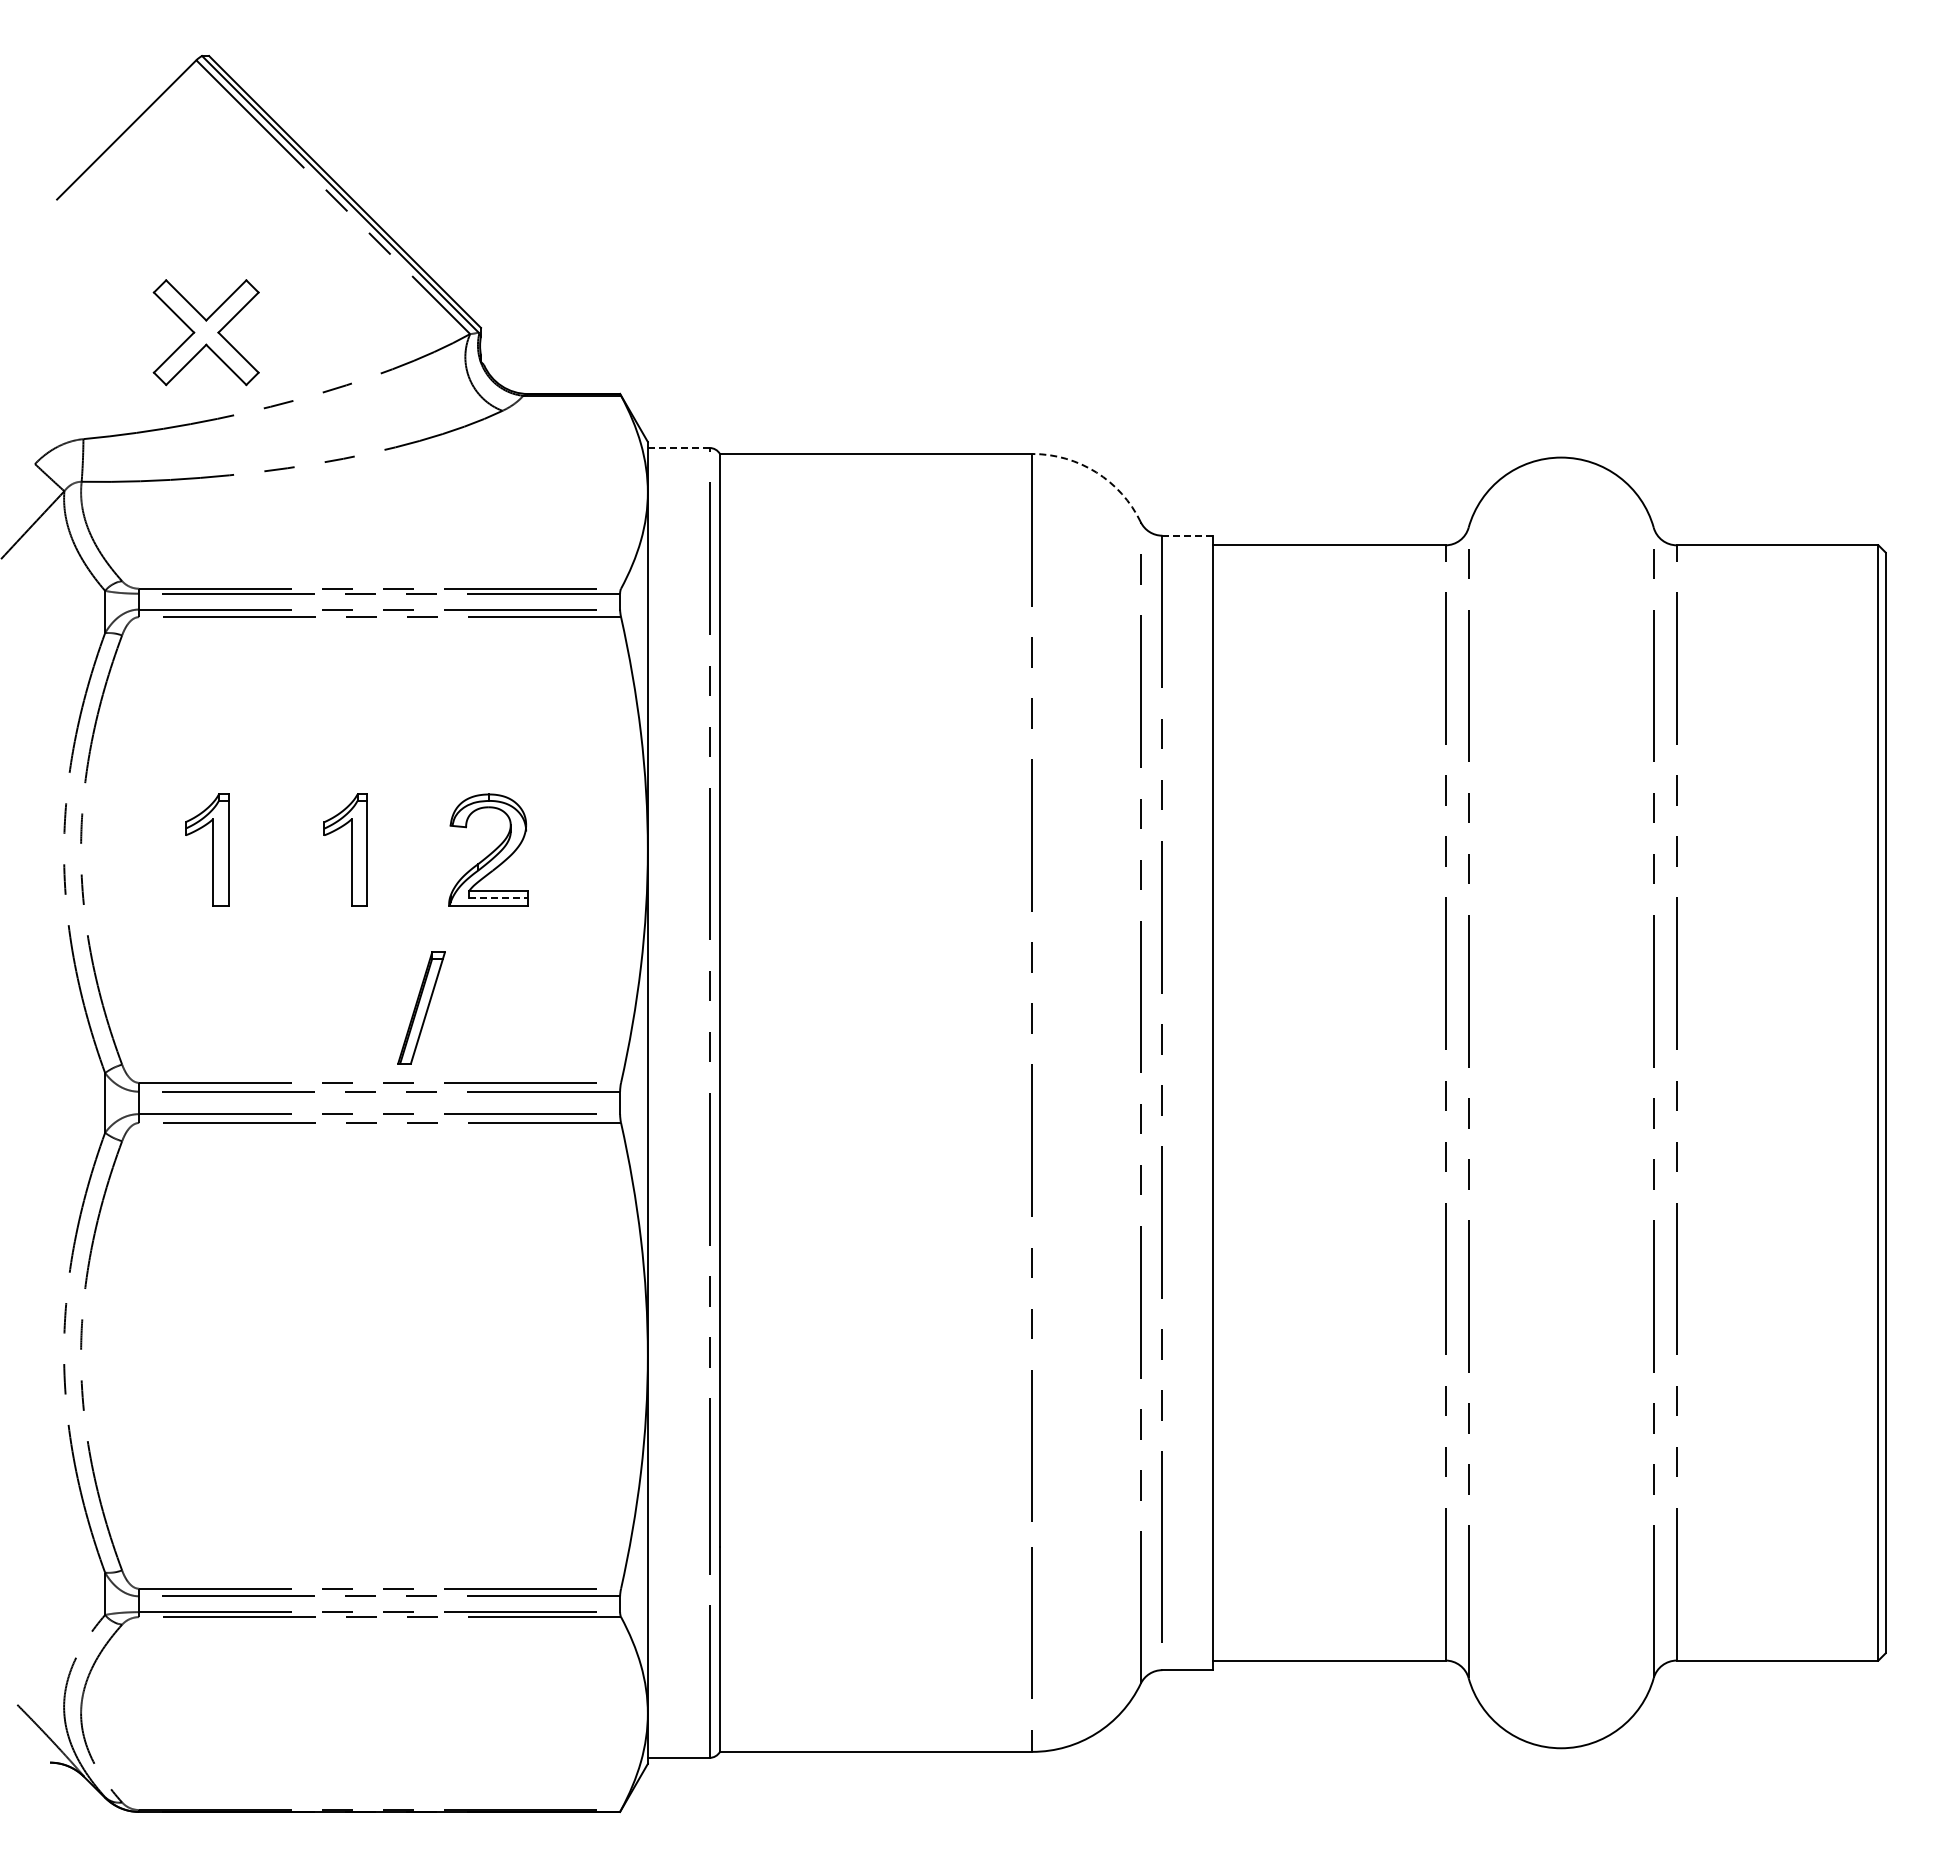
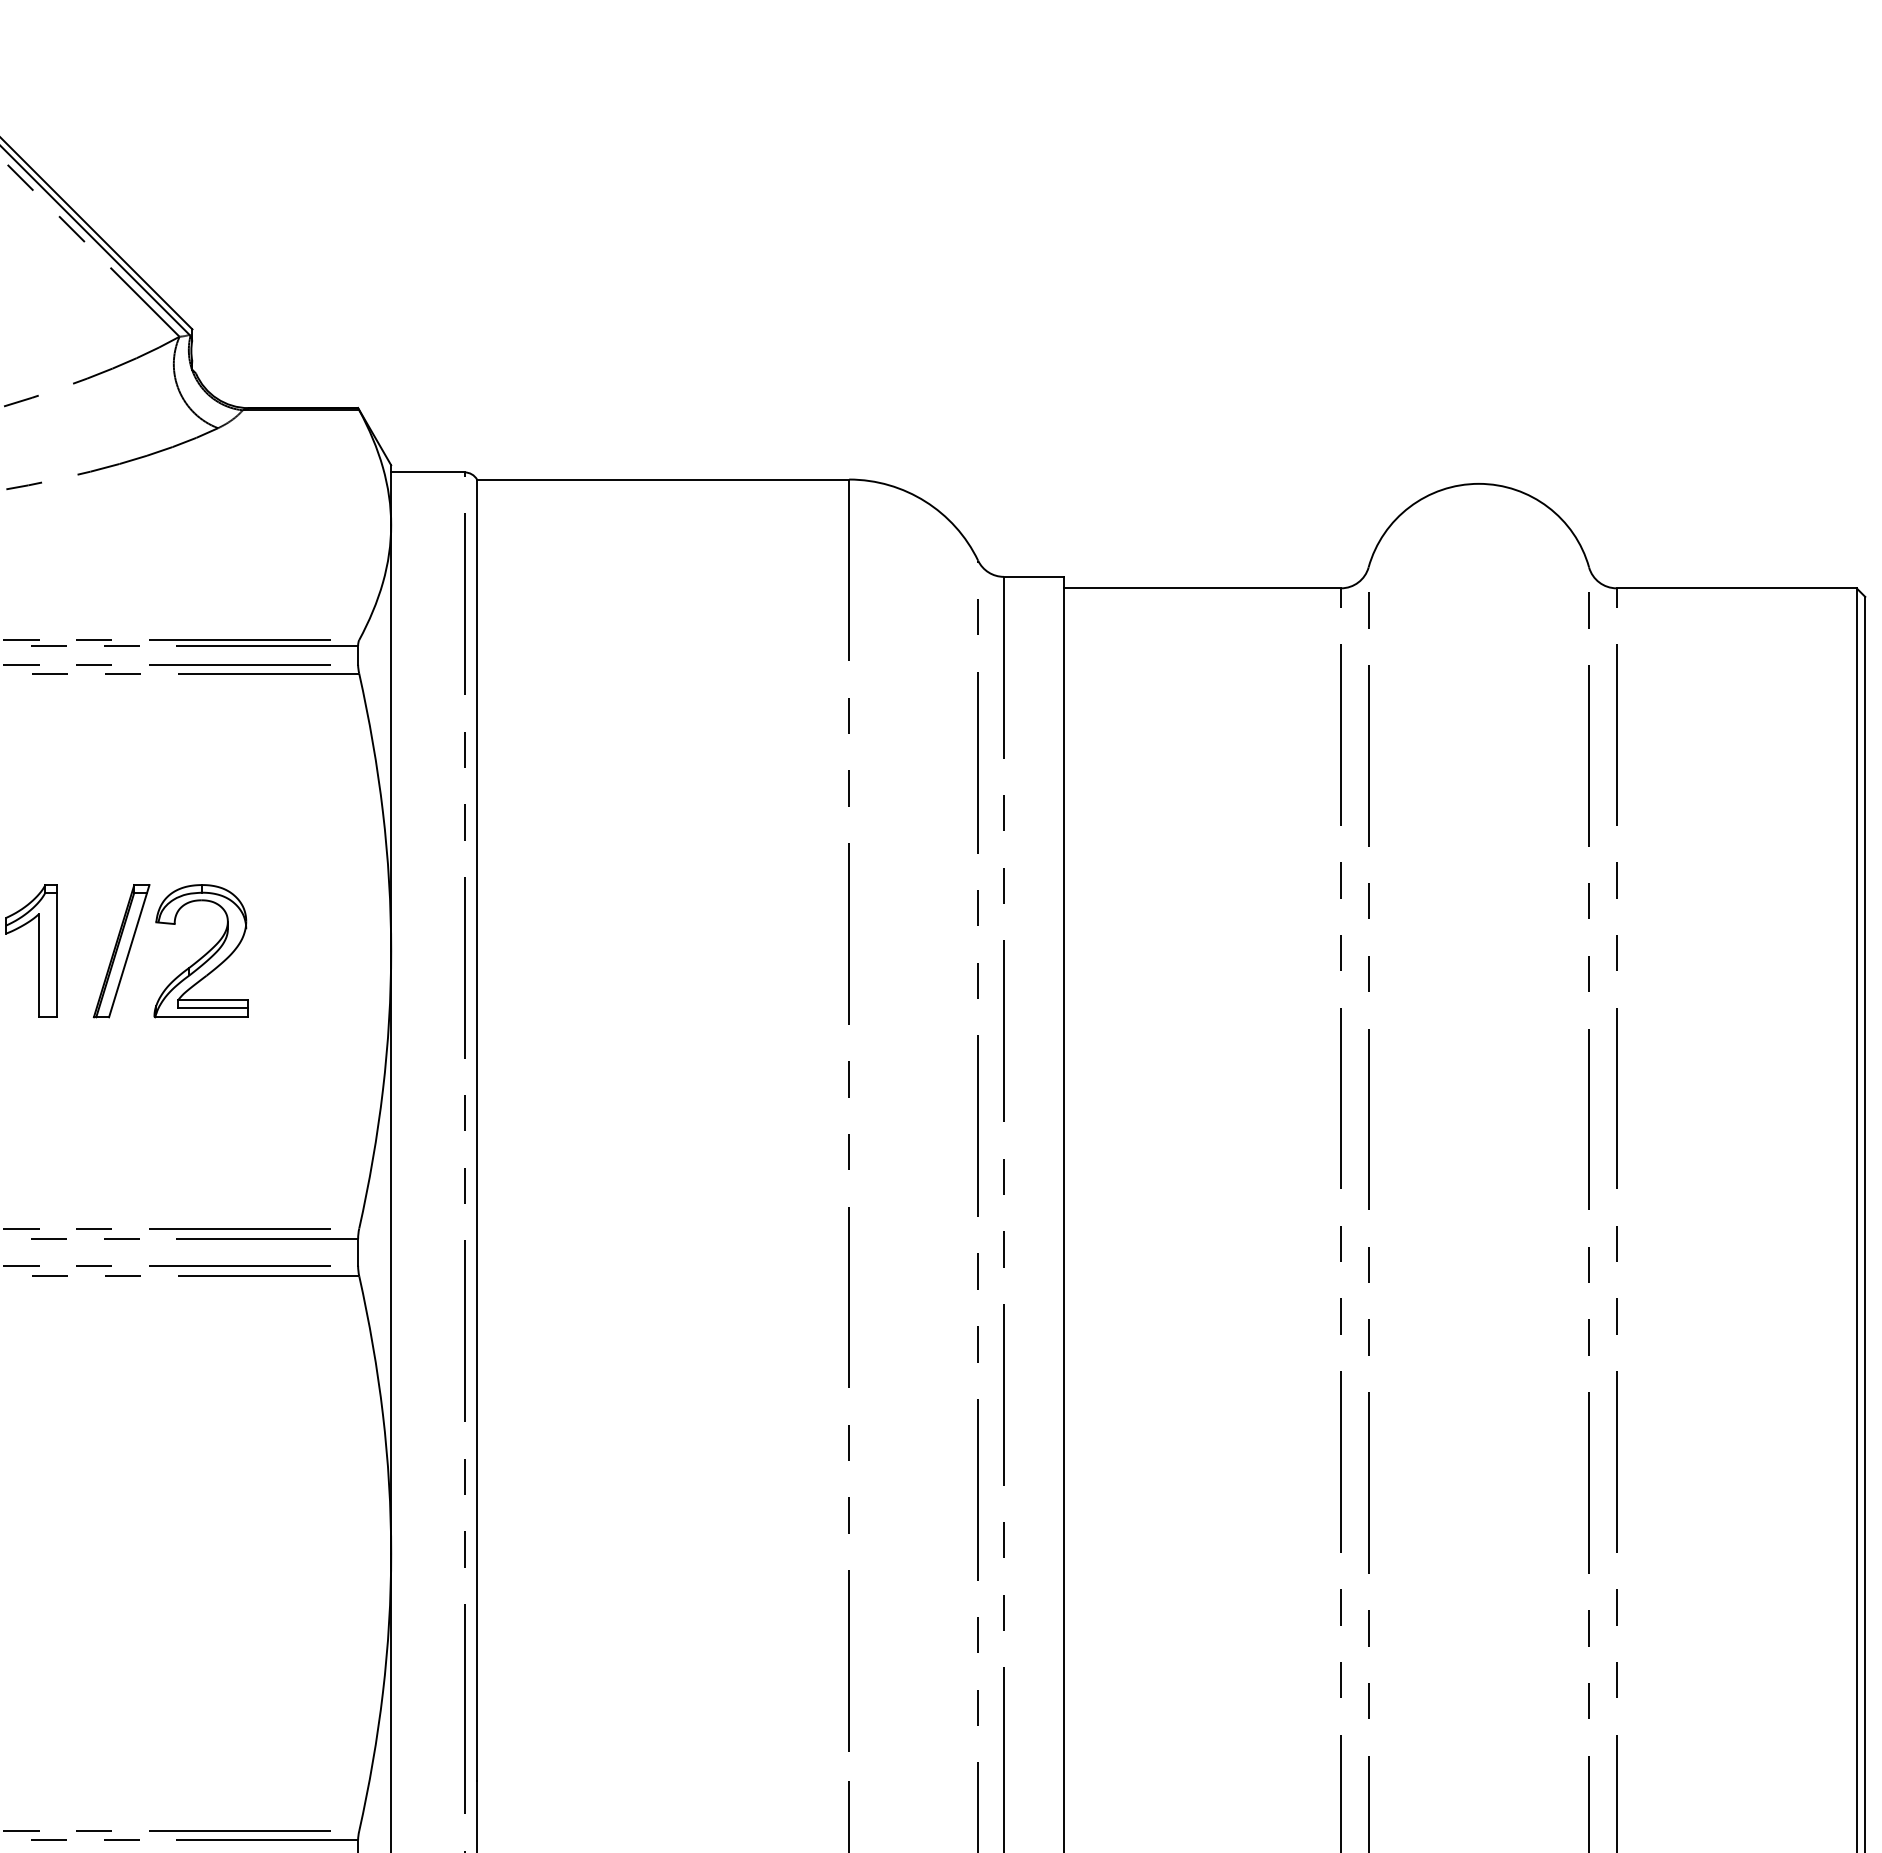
line: (678, 447) -> (427, 471), dashed -> solid
arc: (1096, 472) -> (925, 501), dashed -> solid
line: (1187, 535) -> (1033, 576), dashed -> solid
line: (498, 897) -> (213, 1007), dashed -> solid
part: (421, 1007) -> (121, 950), moved

